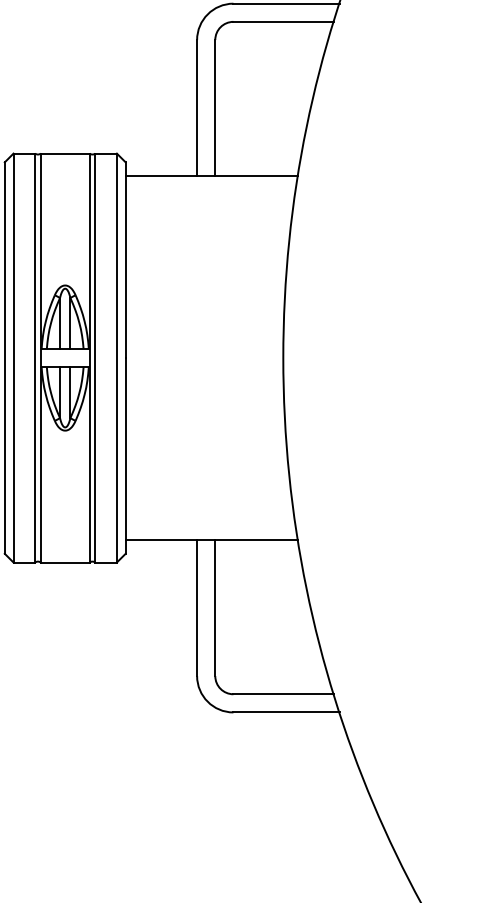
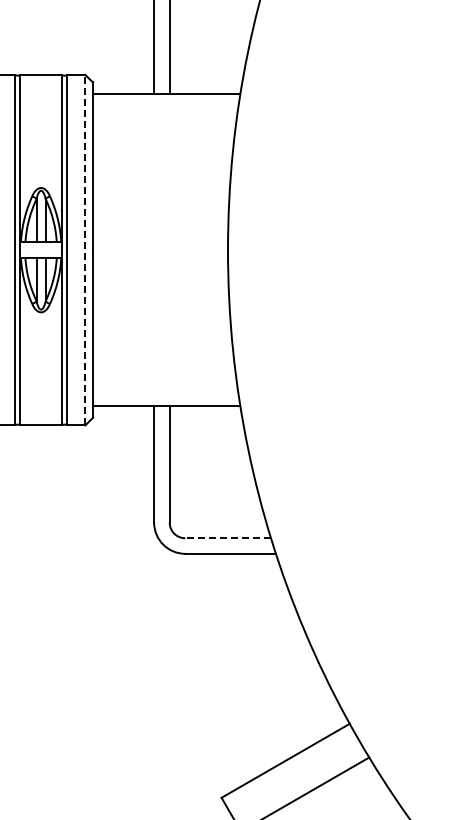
line: (117, 357) -> (85, 249), solid -> dashed
line: (283, 694) -> (228, 538), solid -> dashed

